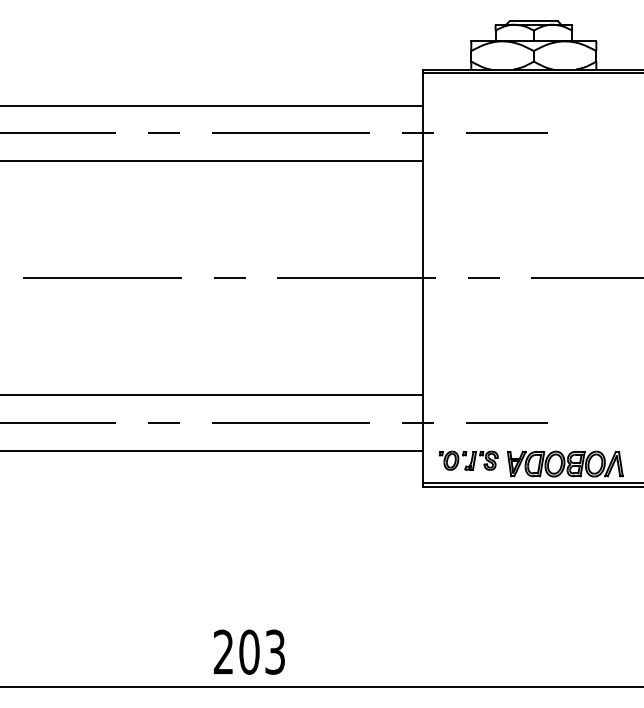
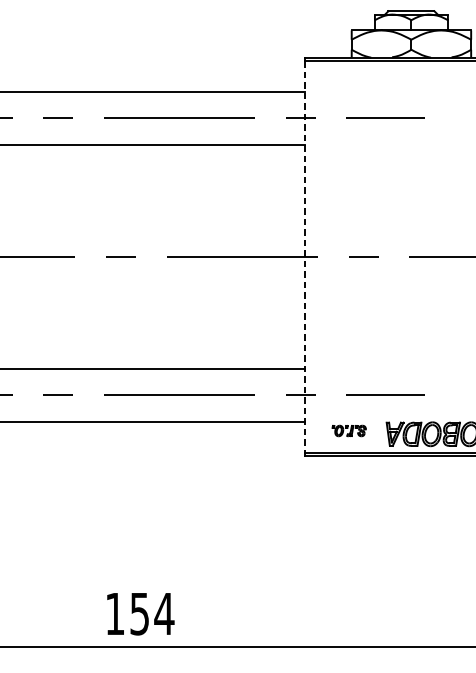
line: (422, 278) -> (305, 256), solid -> dashed
part: (468, 460) -> (349, 430), size x0.6
text: (249, 651) -> (139, 613), 203 -> 154

